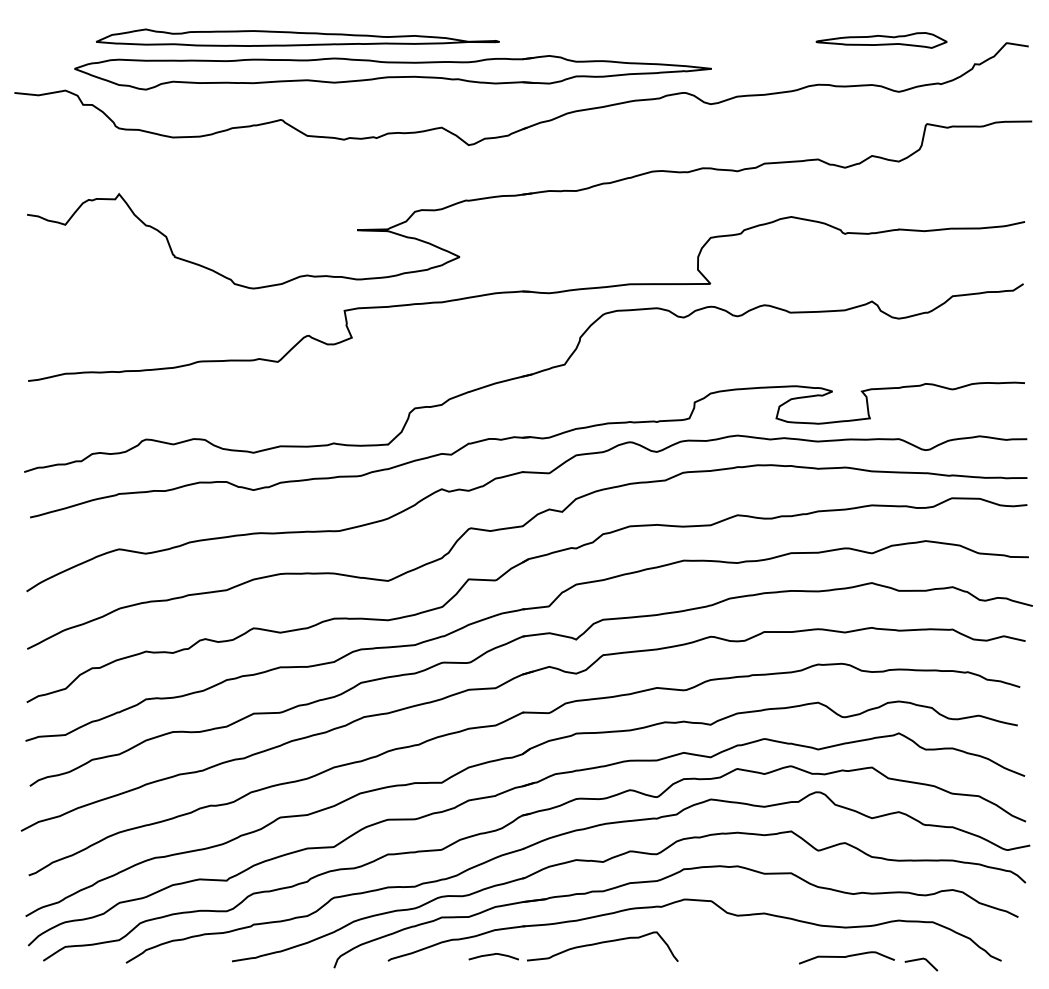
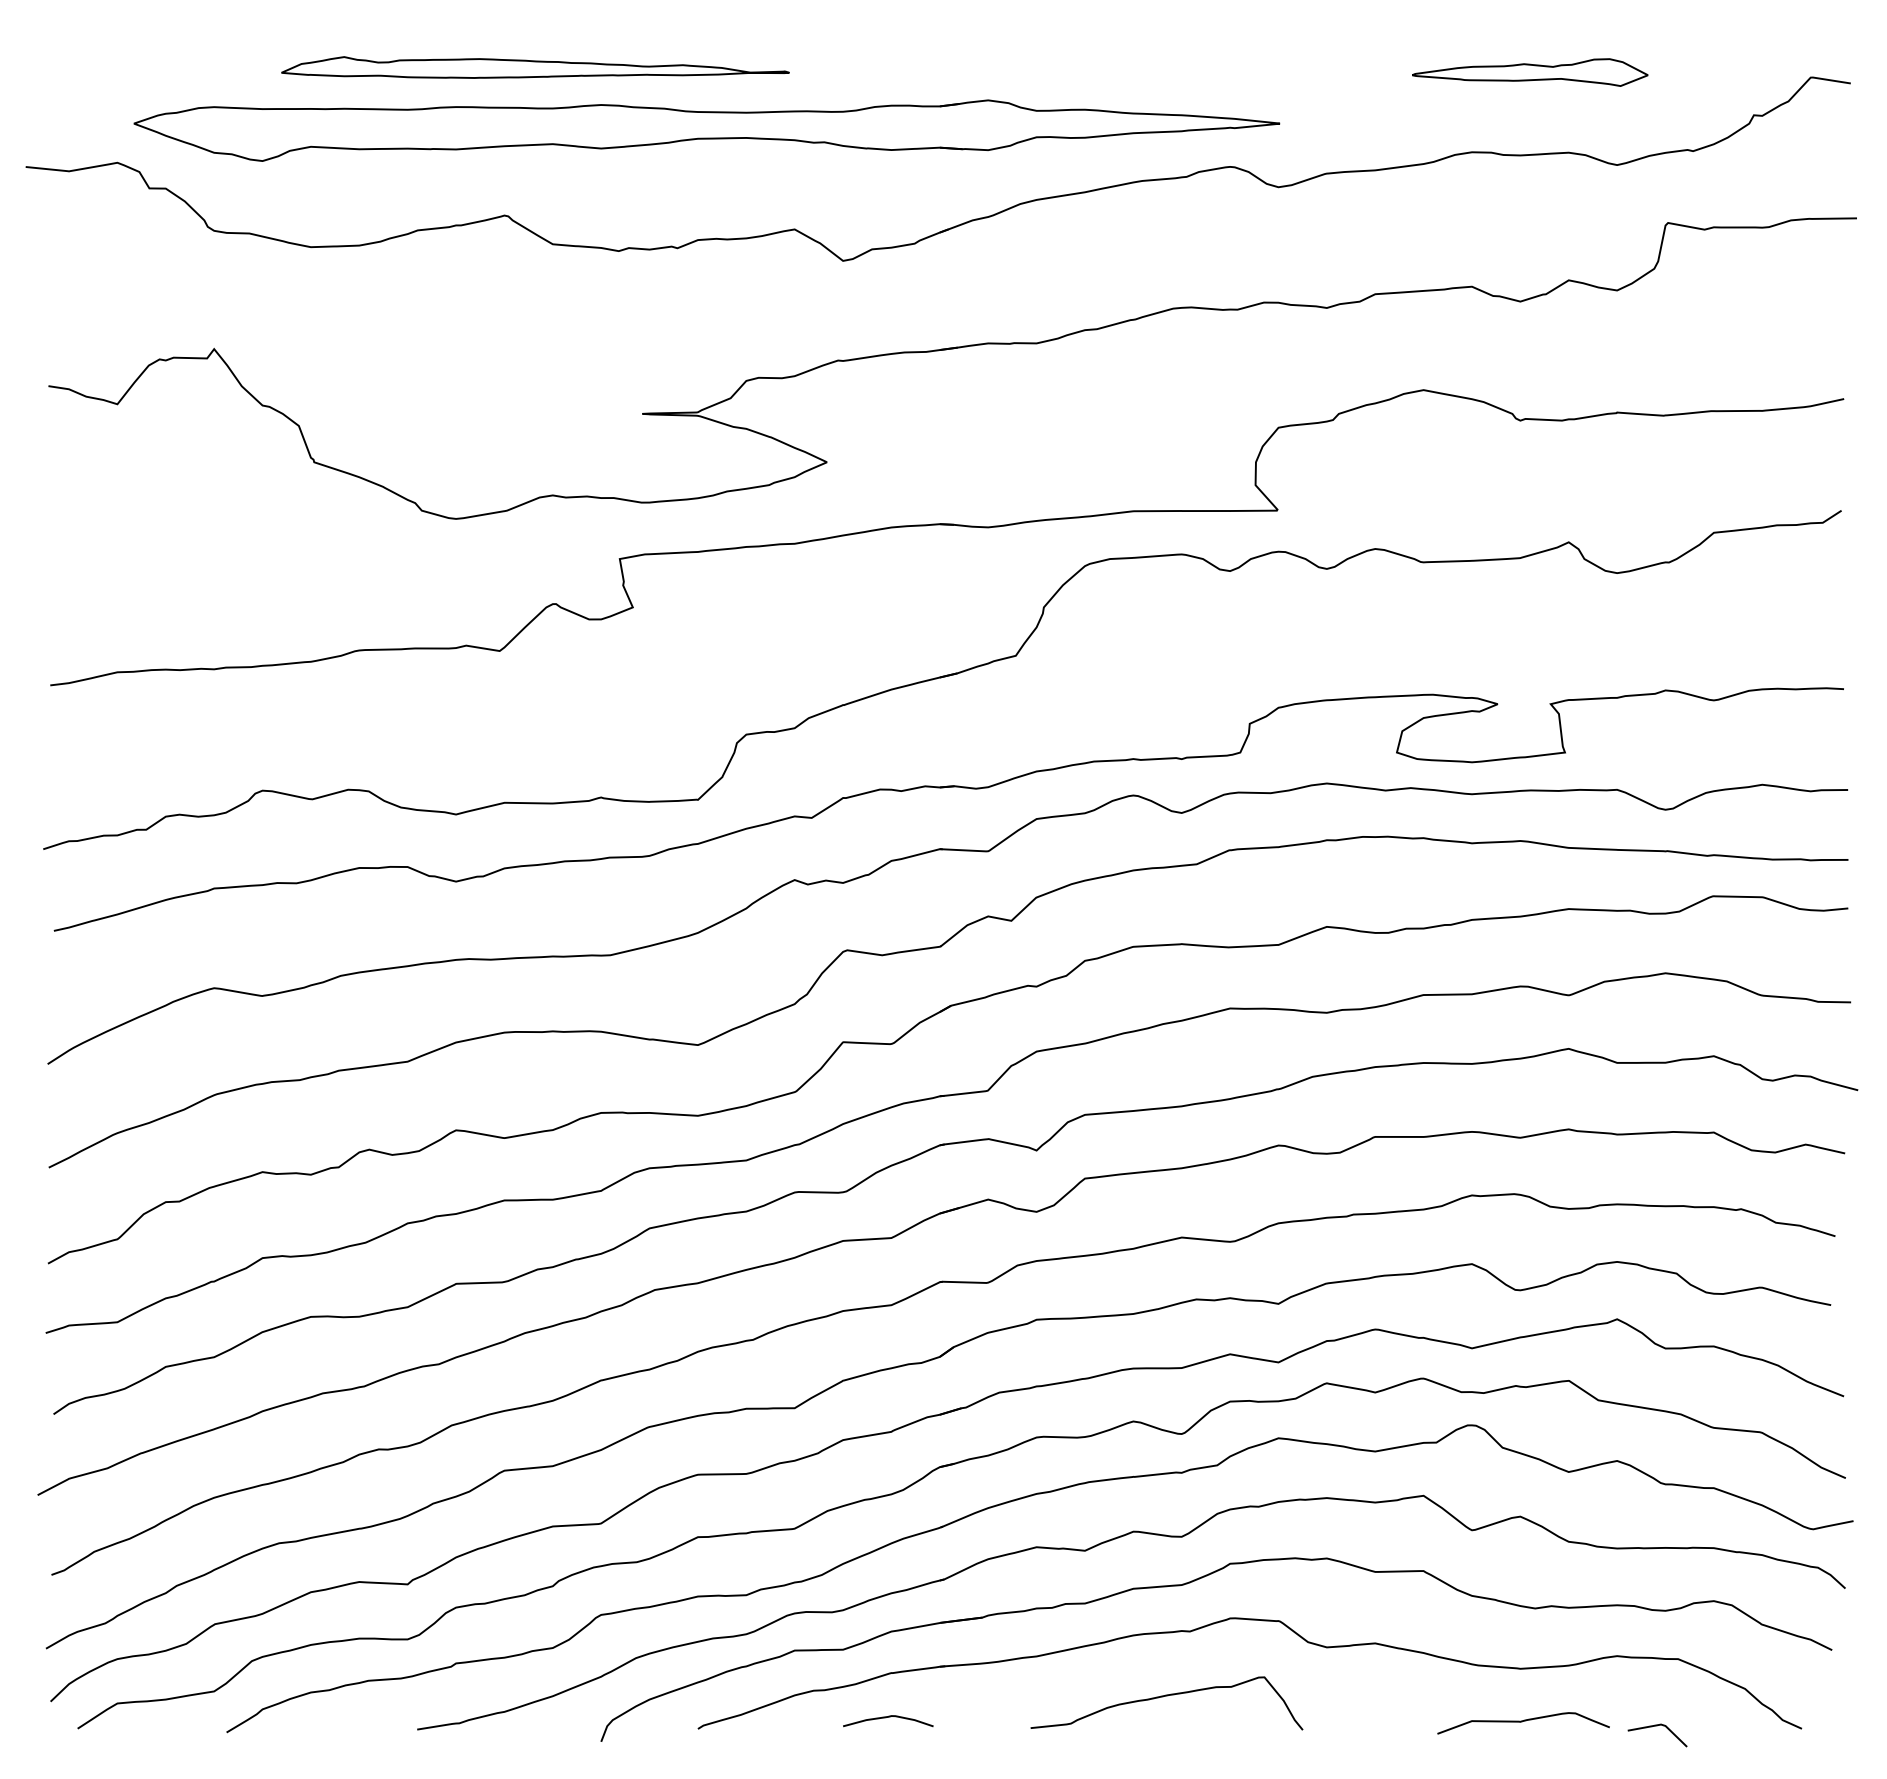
part: (297, 37) -> (535, 67), size x0.7
part: (881, 40) -> (1530, 72), moved
curve: (602, 943) -> (1166, 1697), moved

